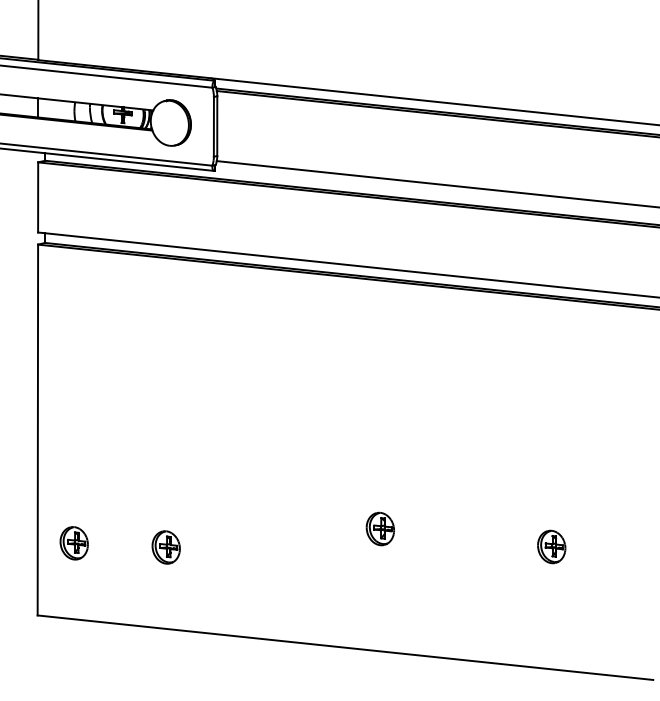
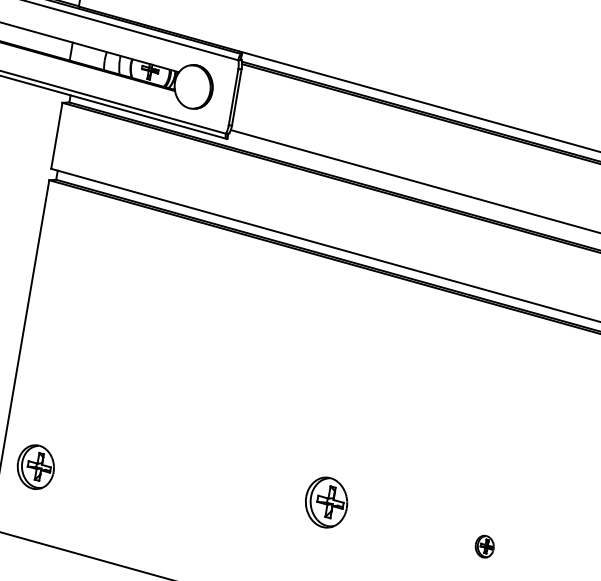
part: (379, 528) -> (325, 501), size x1.6
part: (73, 543) -> (35, 467), size x1.4
part: (551, 546) -> (484, 546), size x0.7
part: (165, 547) -> (121, 485), removed

